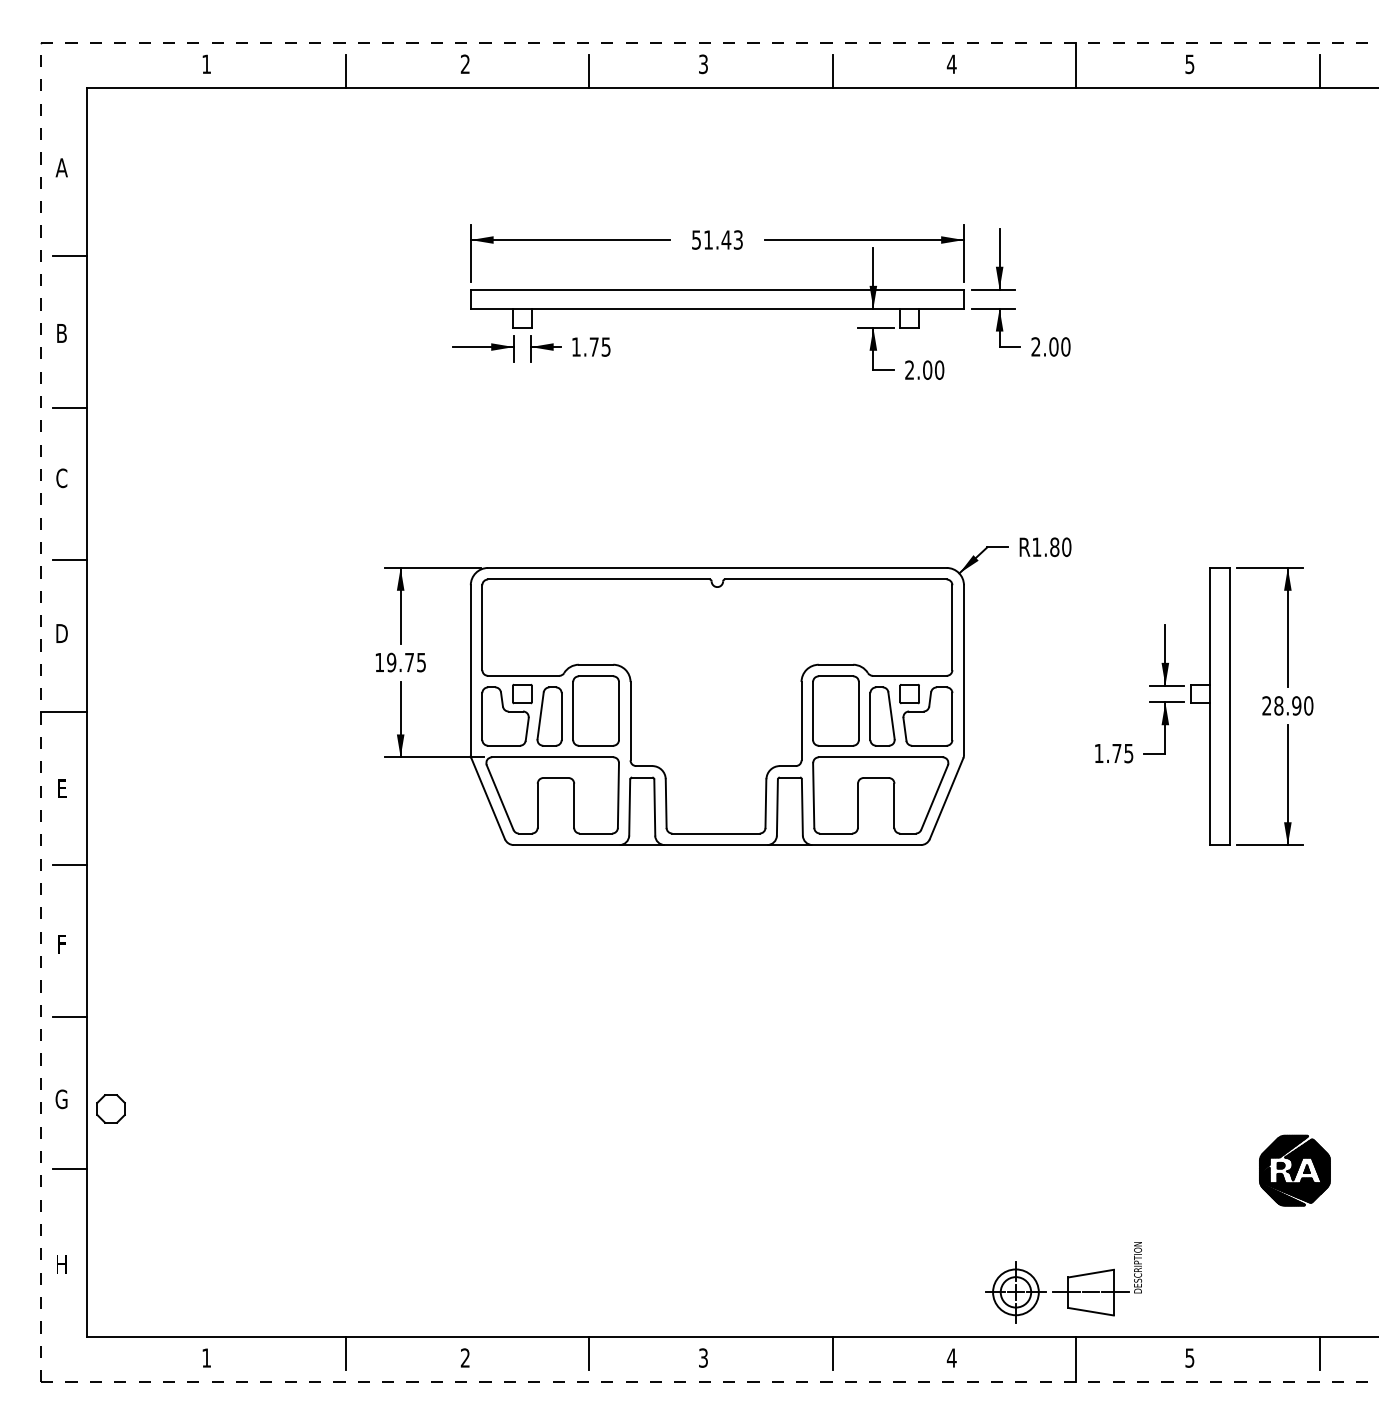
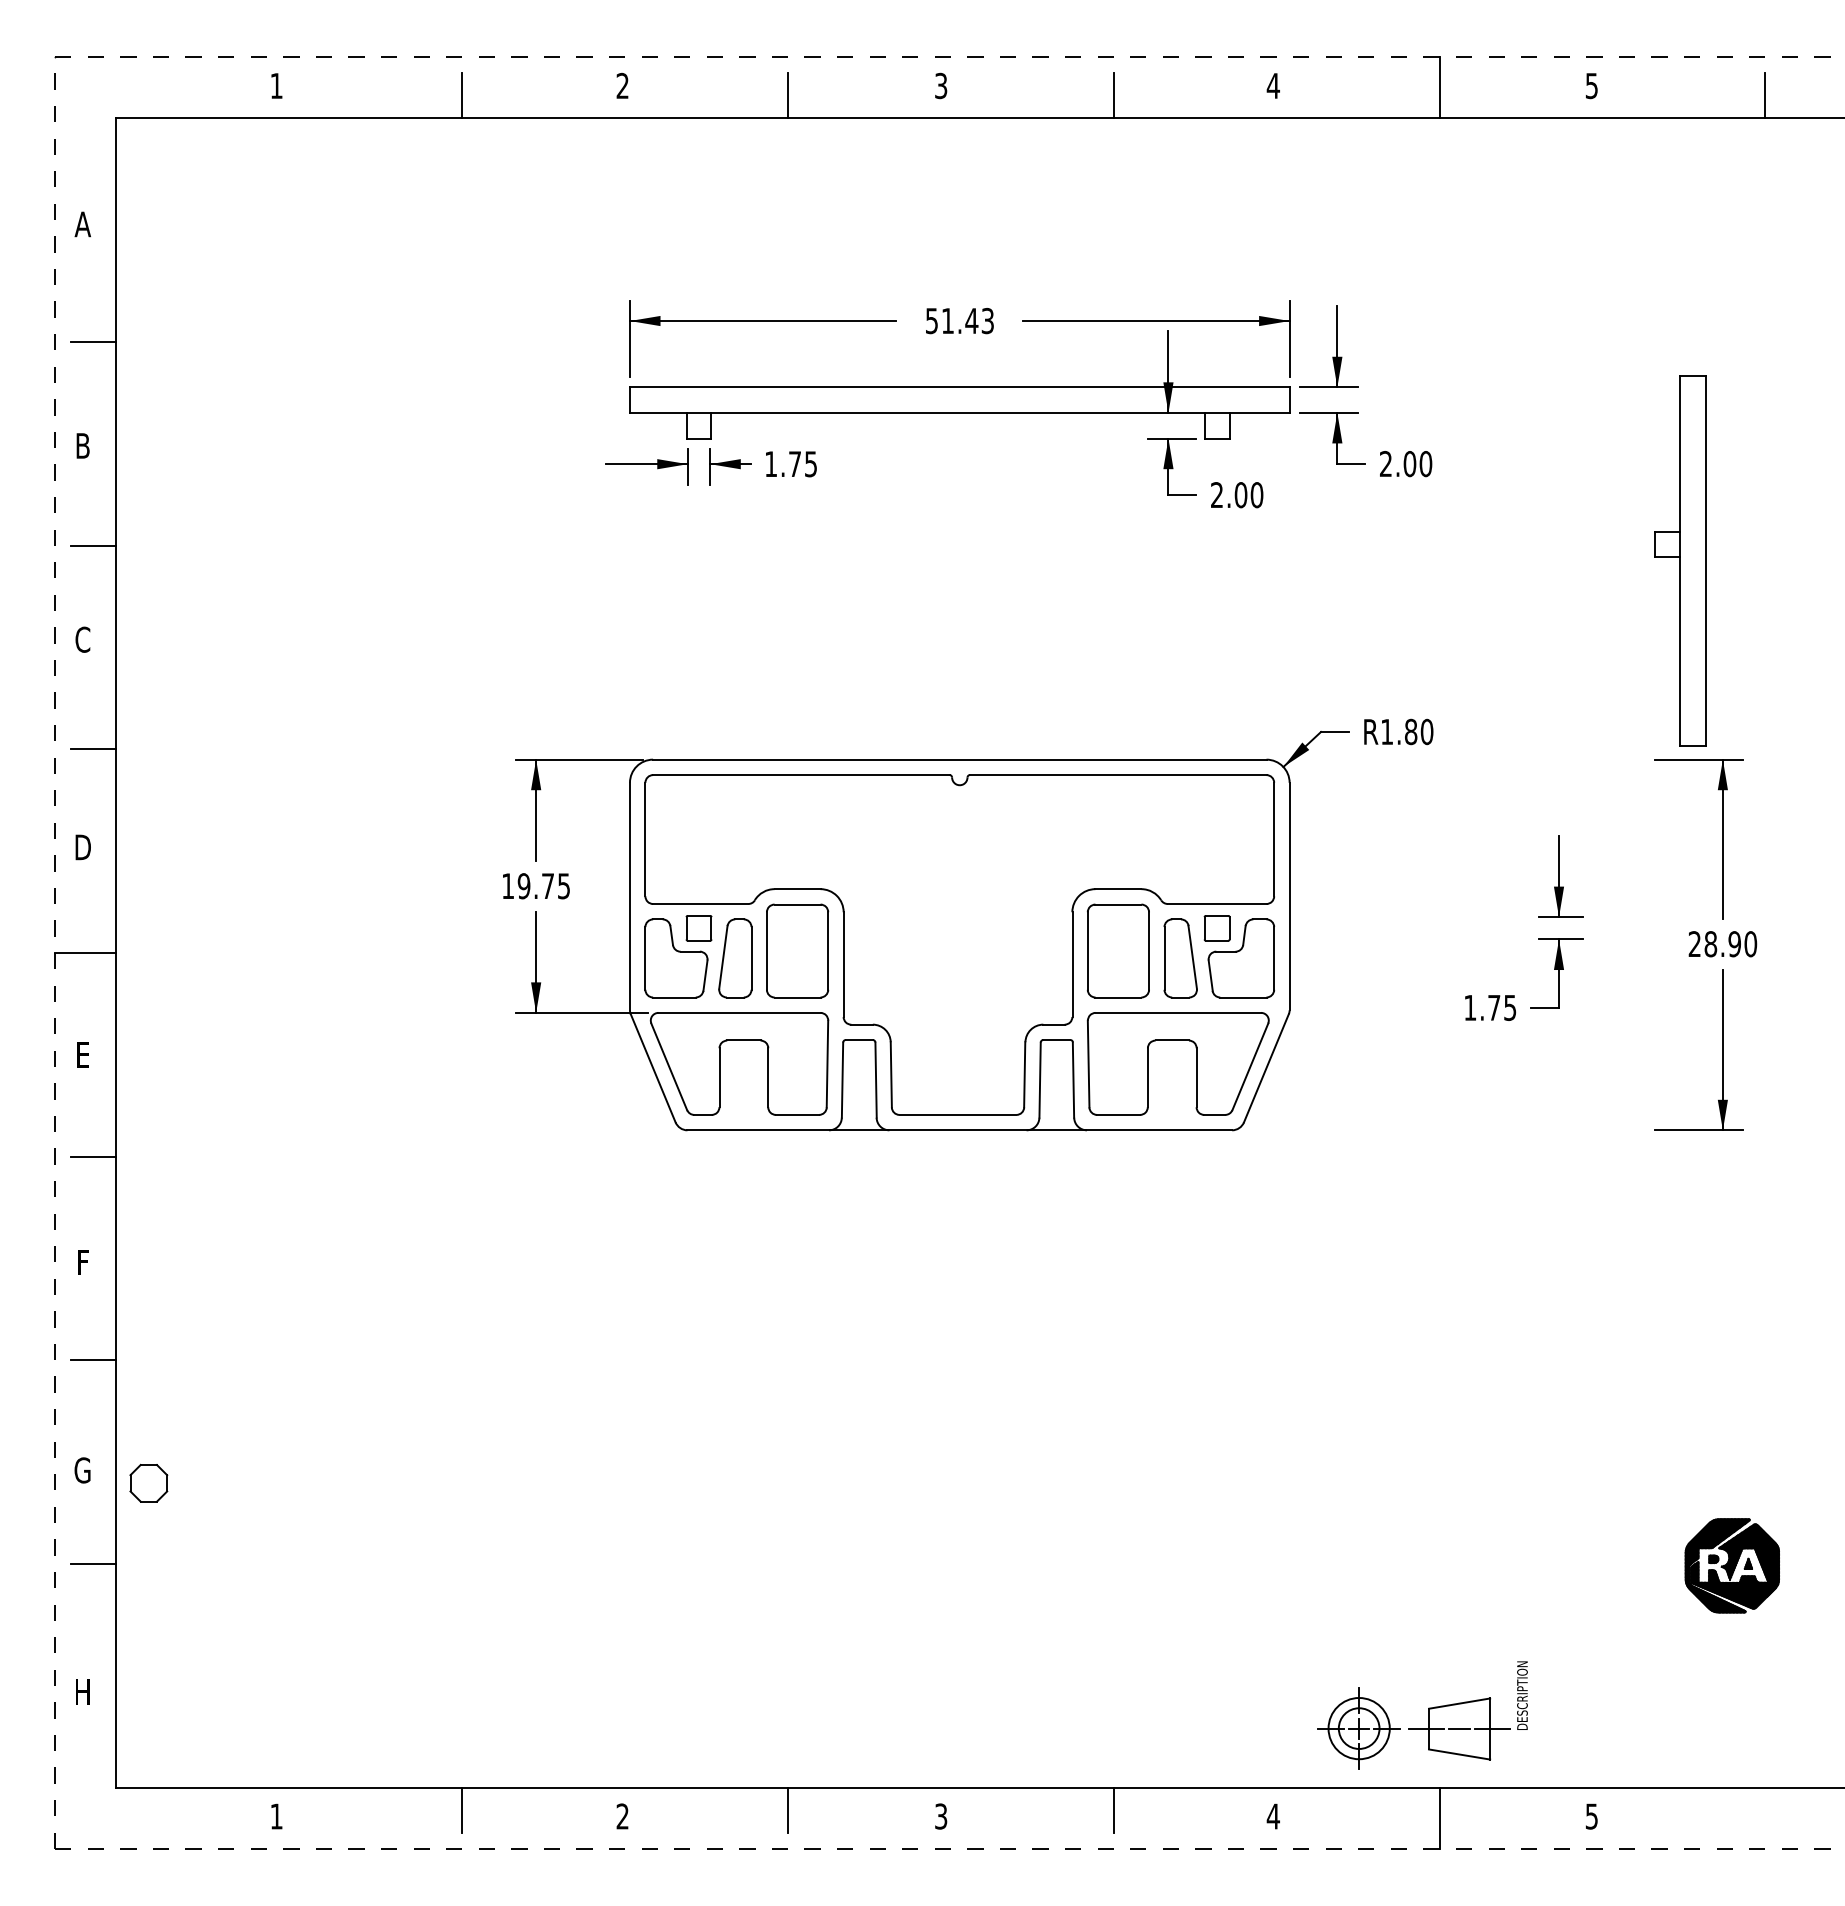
part: (1210, 706) -> (1680, 560), moved
line: (1319, 1352) -> (1765, 1809), removed

